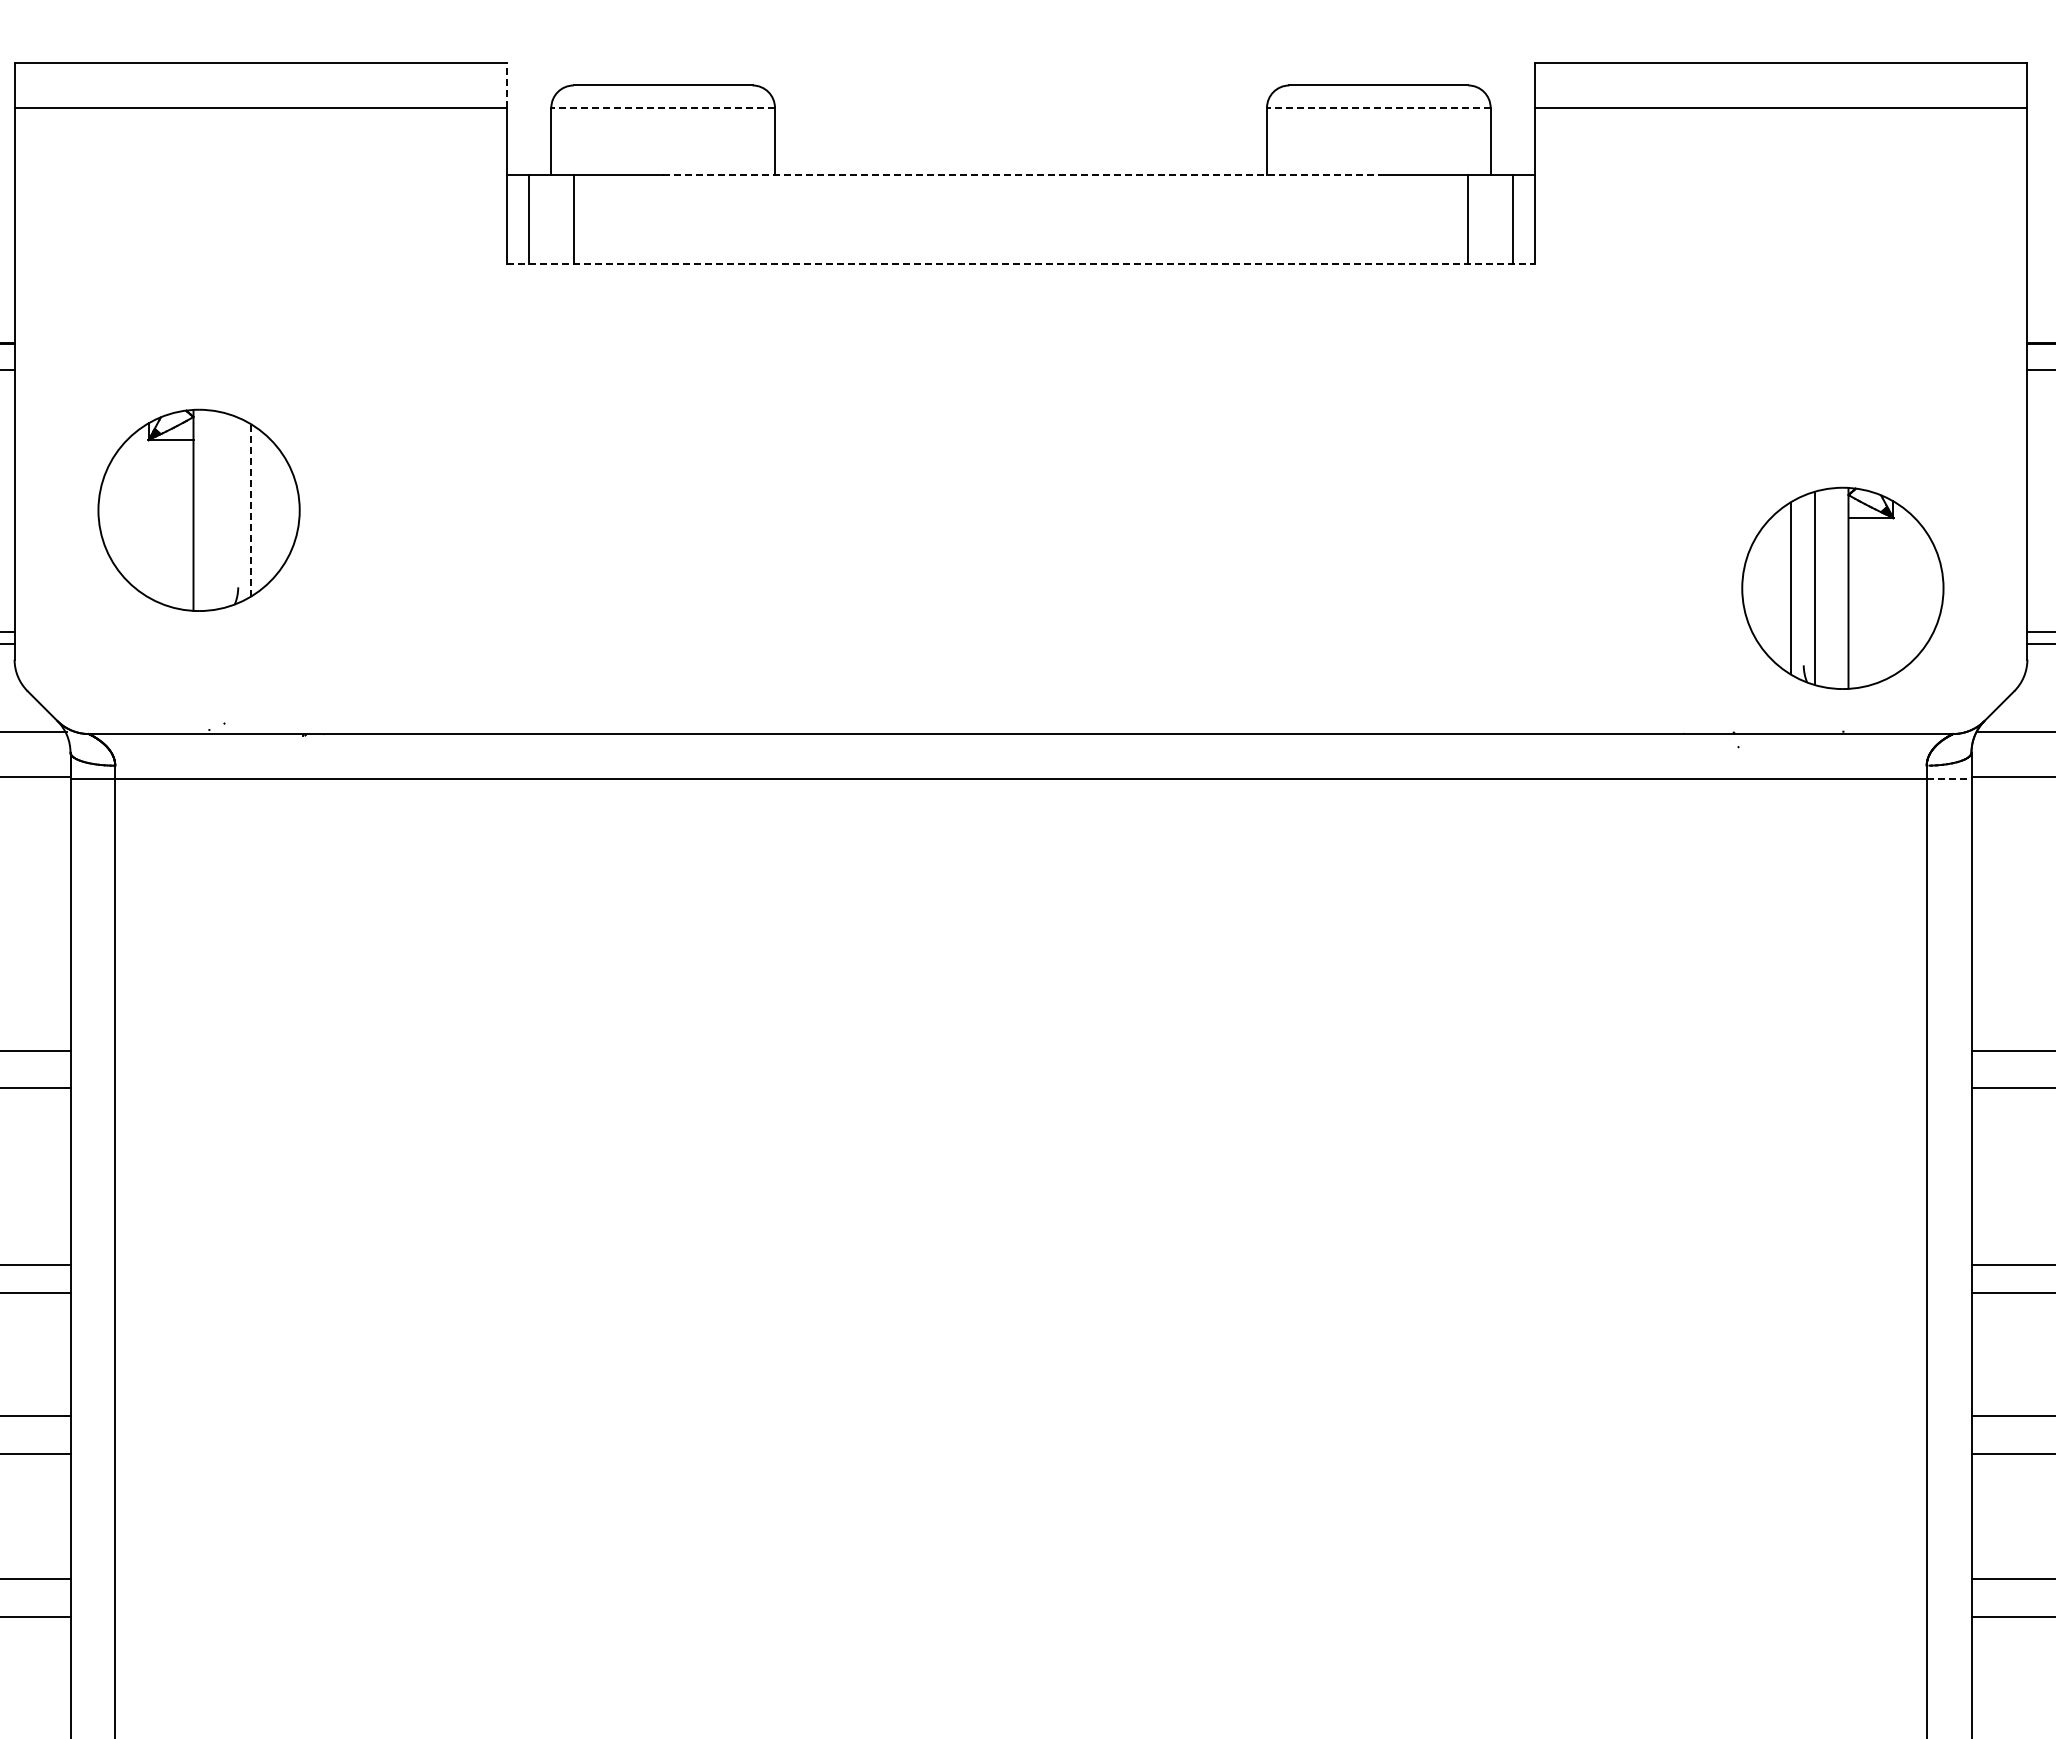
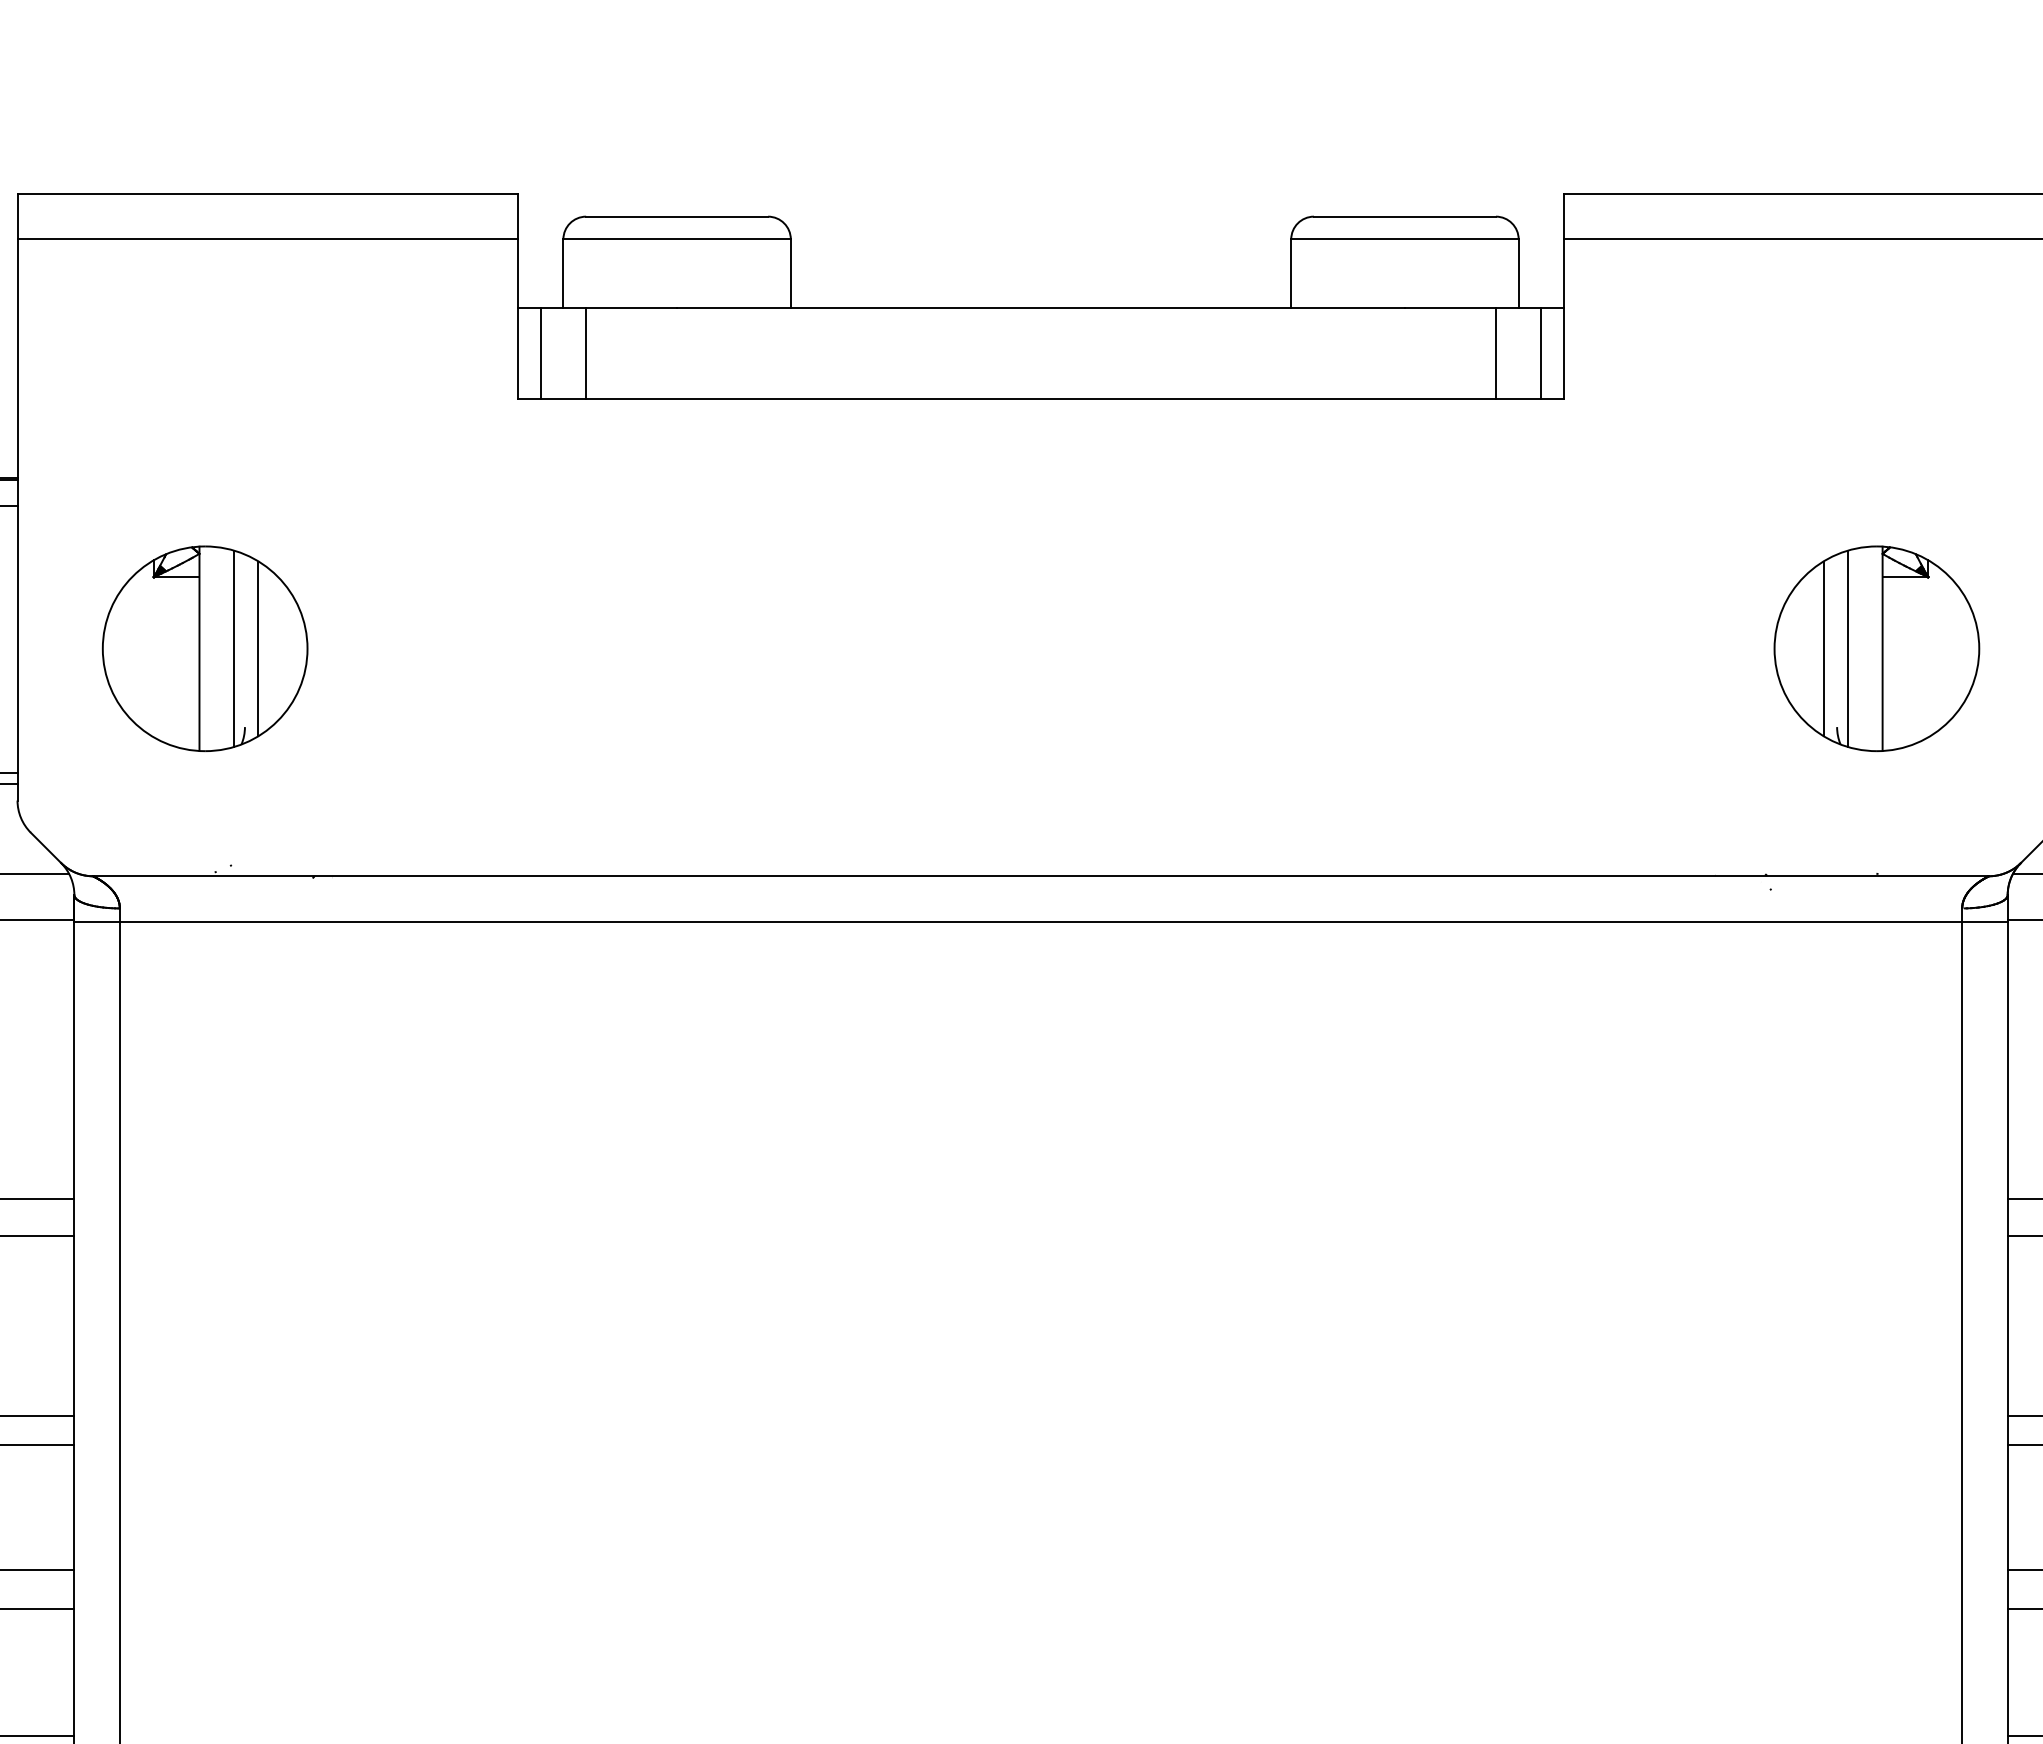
line: (506, 84) -> (517, 215), dashed -> solid
line: (663, 107) -> (677, 239), dashed -> solid
line: (1378, 107) -> (1404, 239), dashed -> solid
line: (1021, 174) -> (1041, 307), dashed -> solid
line: (1021, 264) -> (1041, 398), dashed -> solid
line: (227, 509) -> (234, 647), added
line: (251, 510) -> (258, 648), dashed -> solid
part: (1842, 587) -> (1876, 647), moved
line: (1949, 778) -> (1985, 921), dashed -> solid

